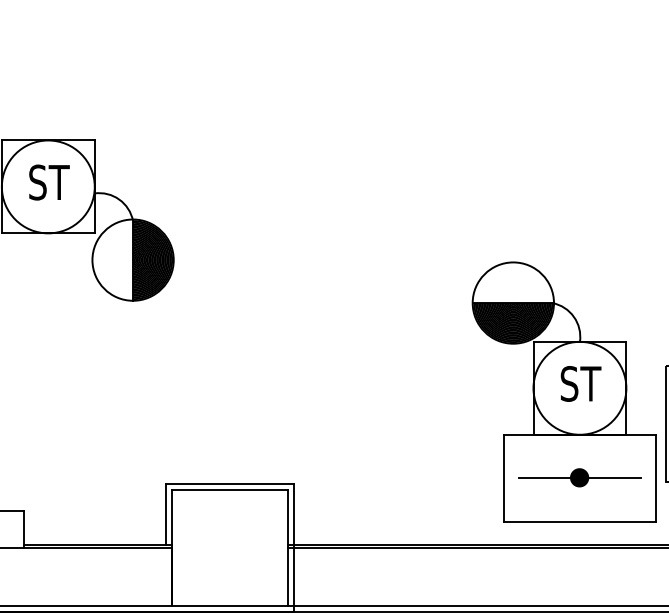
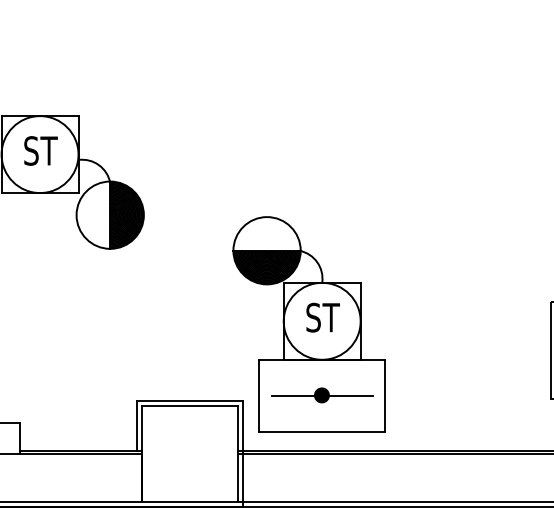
part: (563, 392) -> (308, 324), moved

